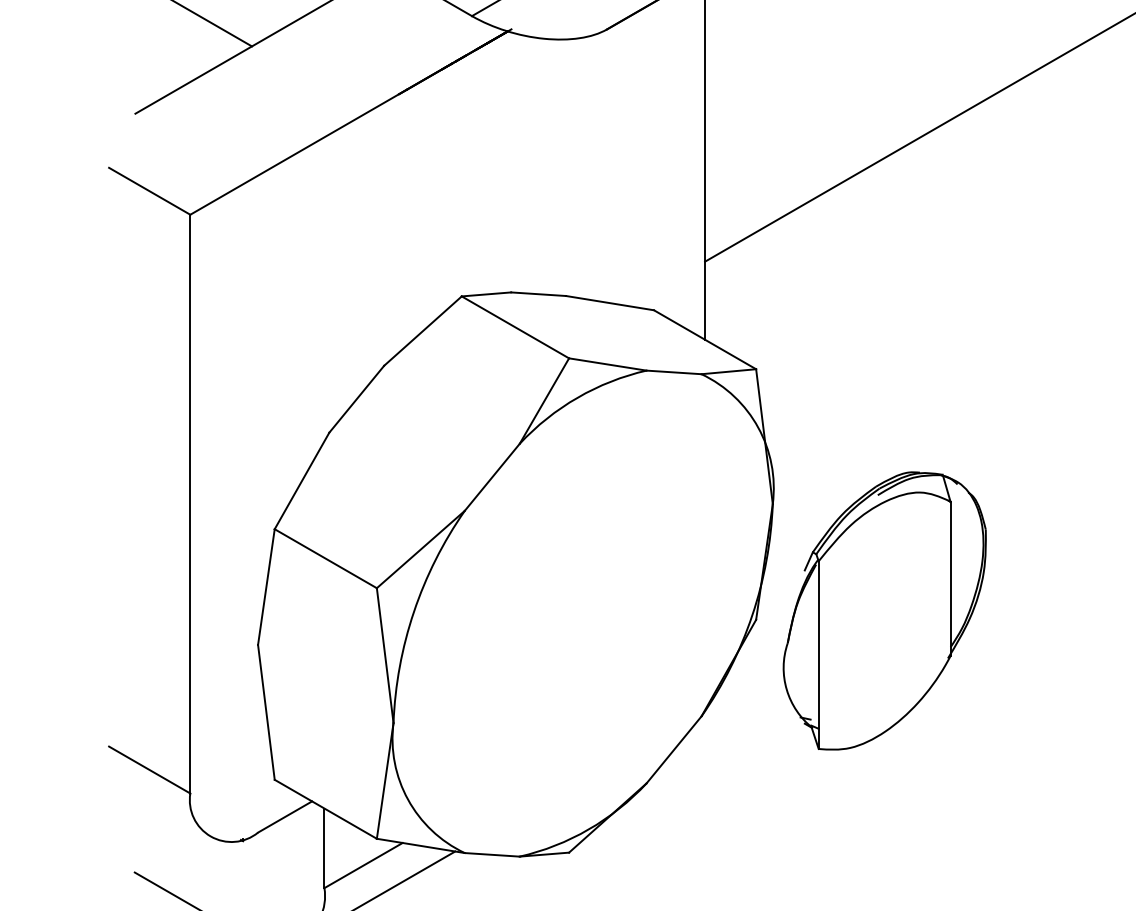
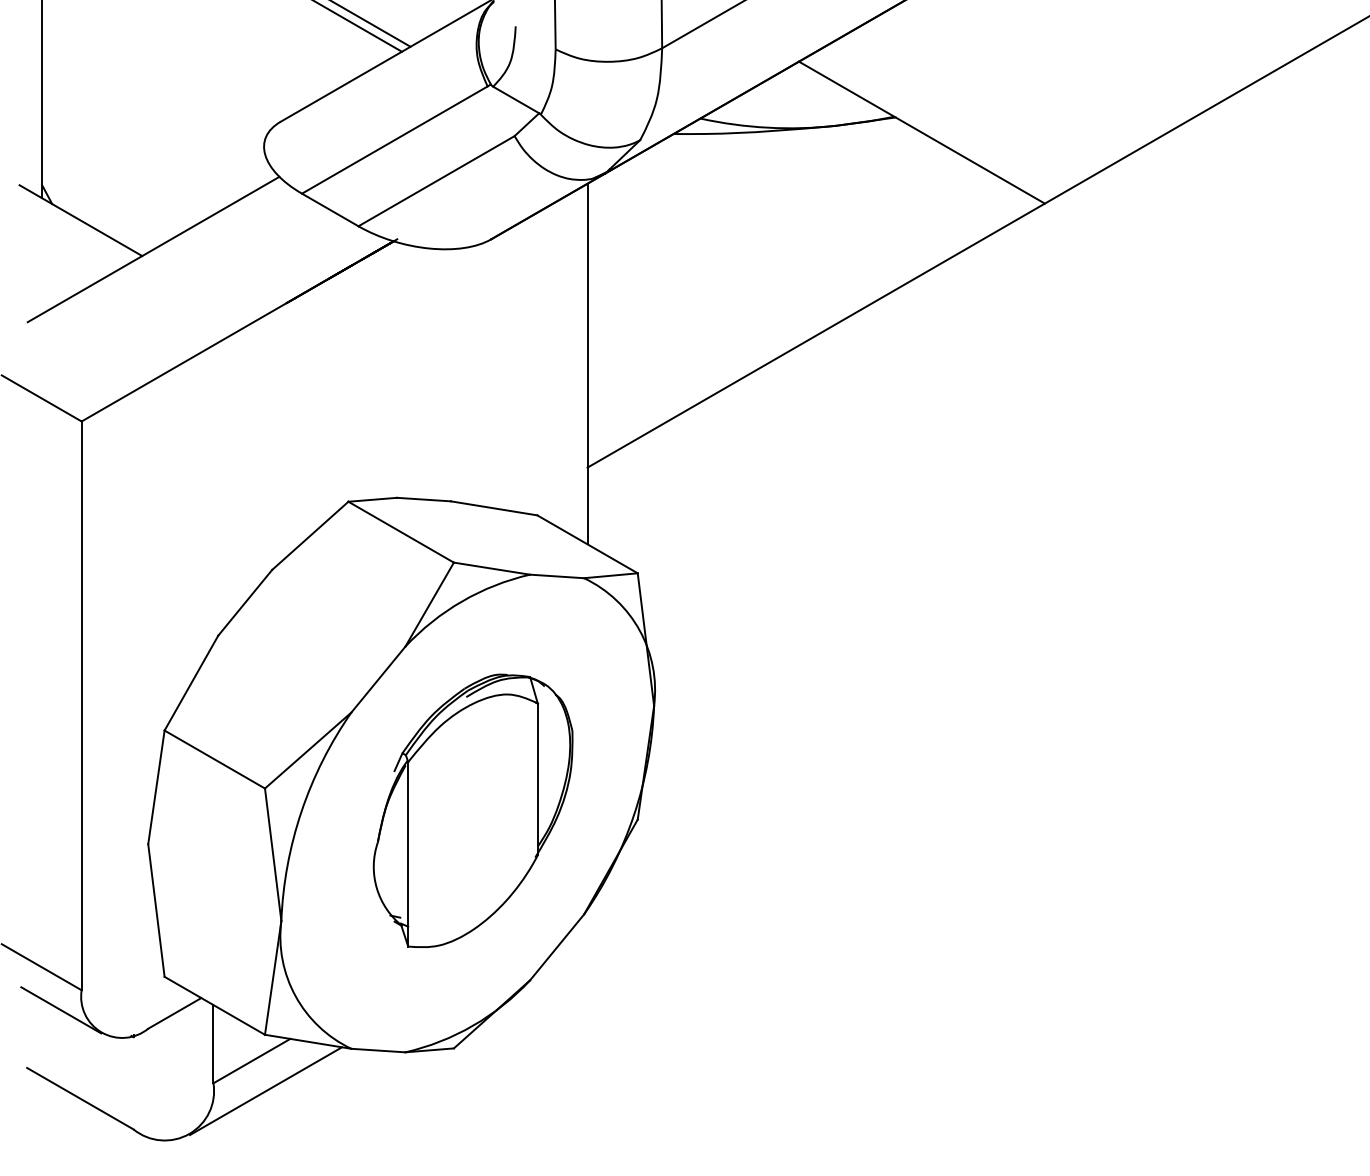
part: (884, 610) -> (472, 810), moved
line: (169, 814) -> (61, 1010), added

